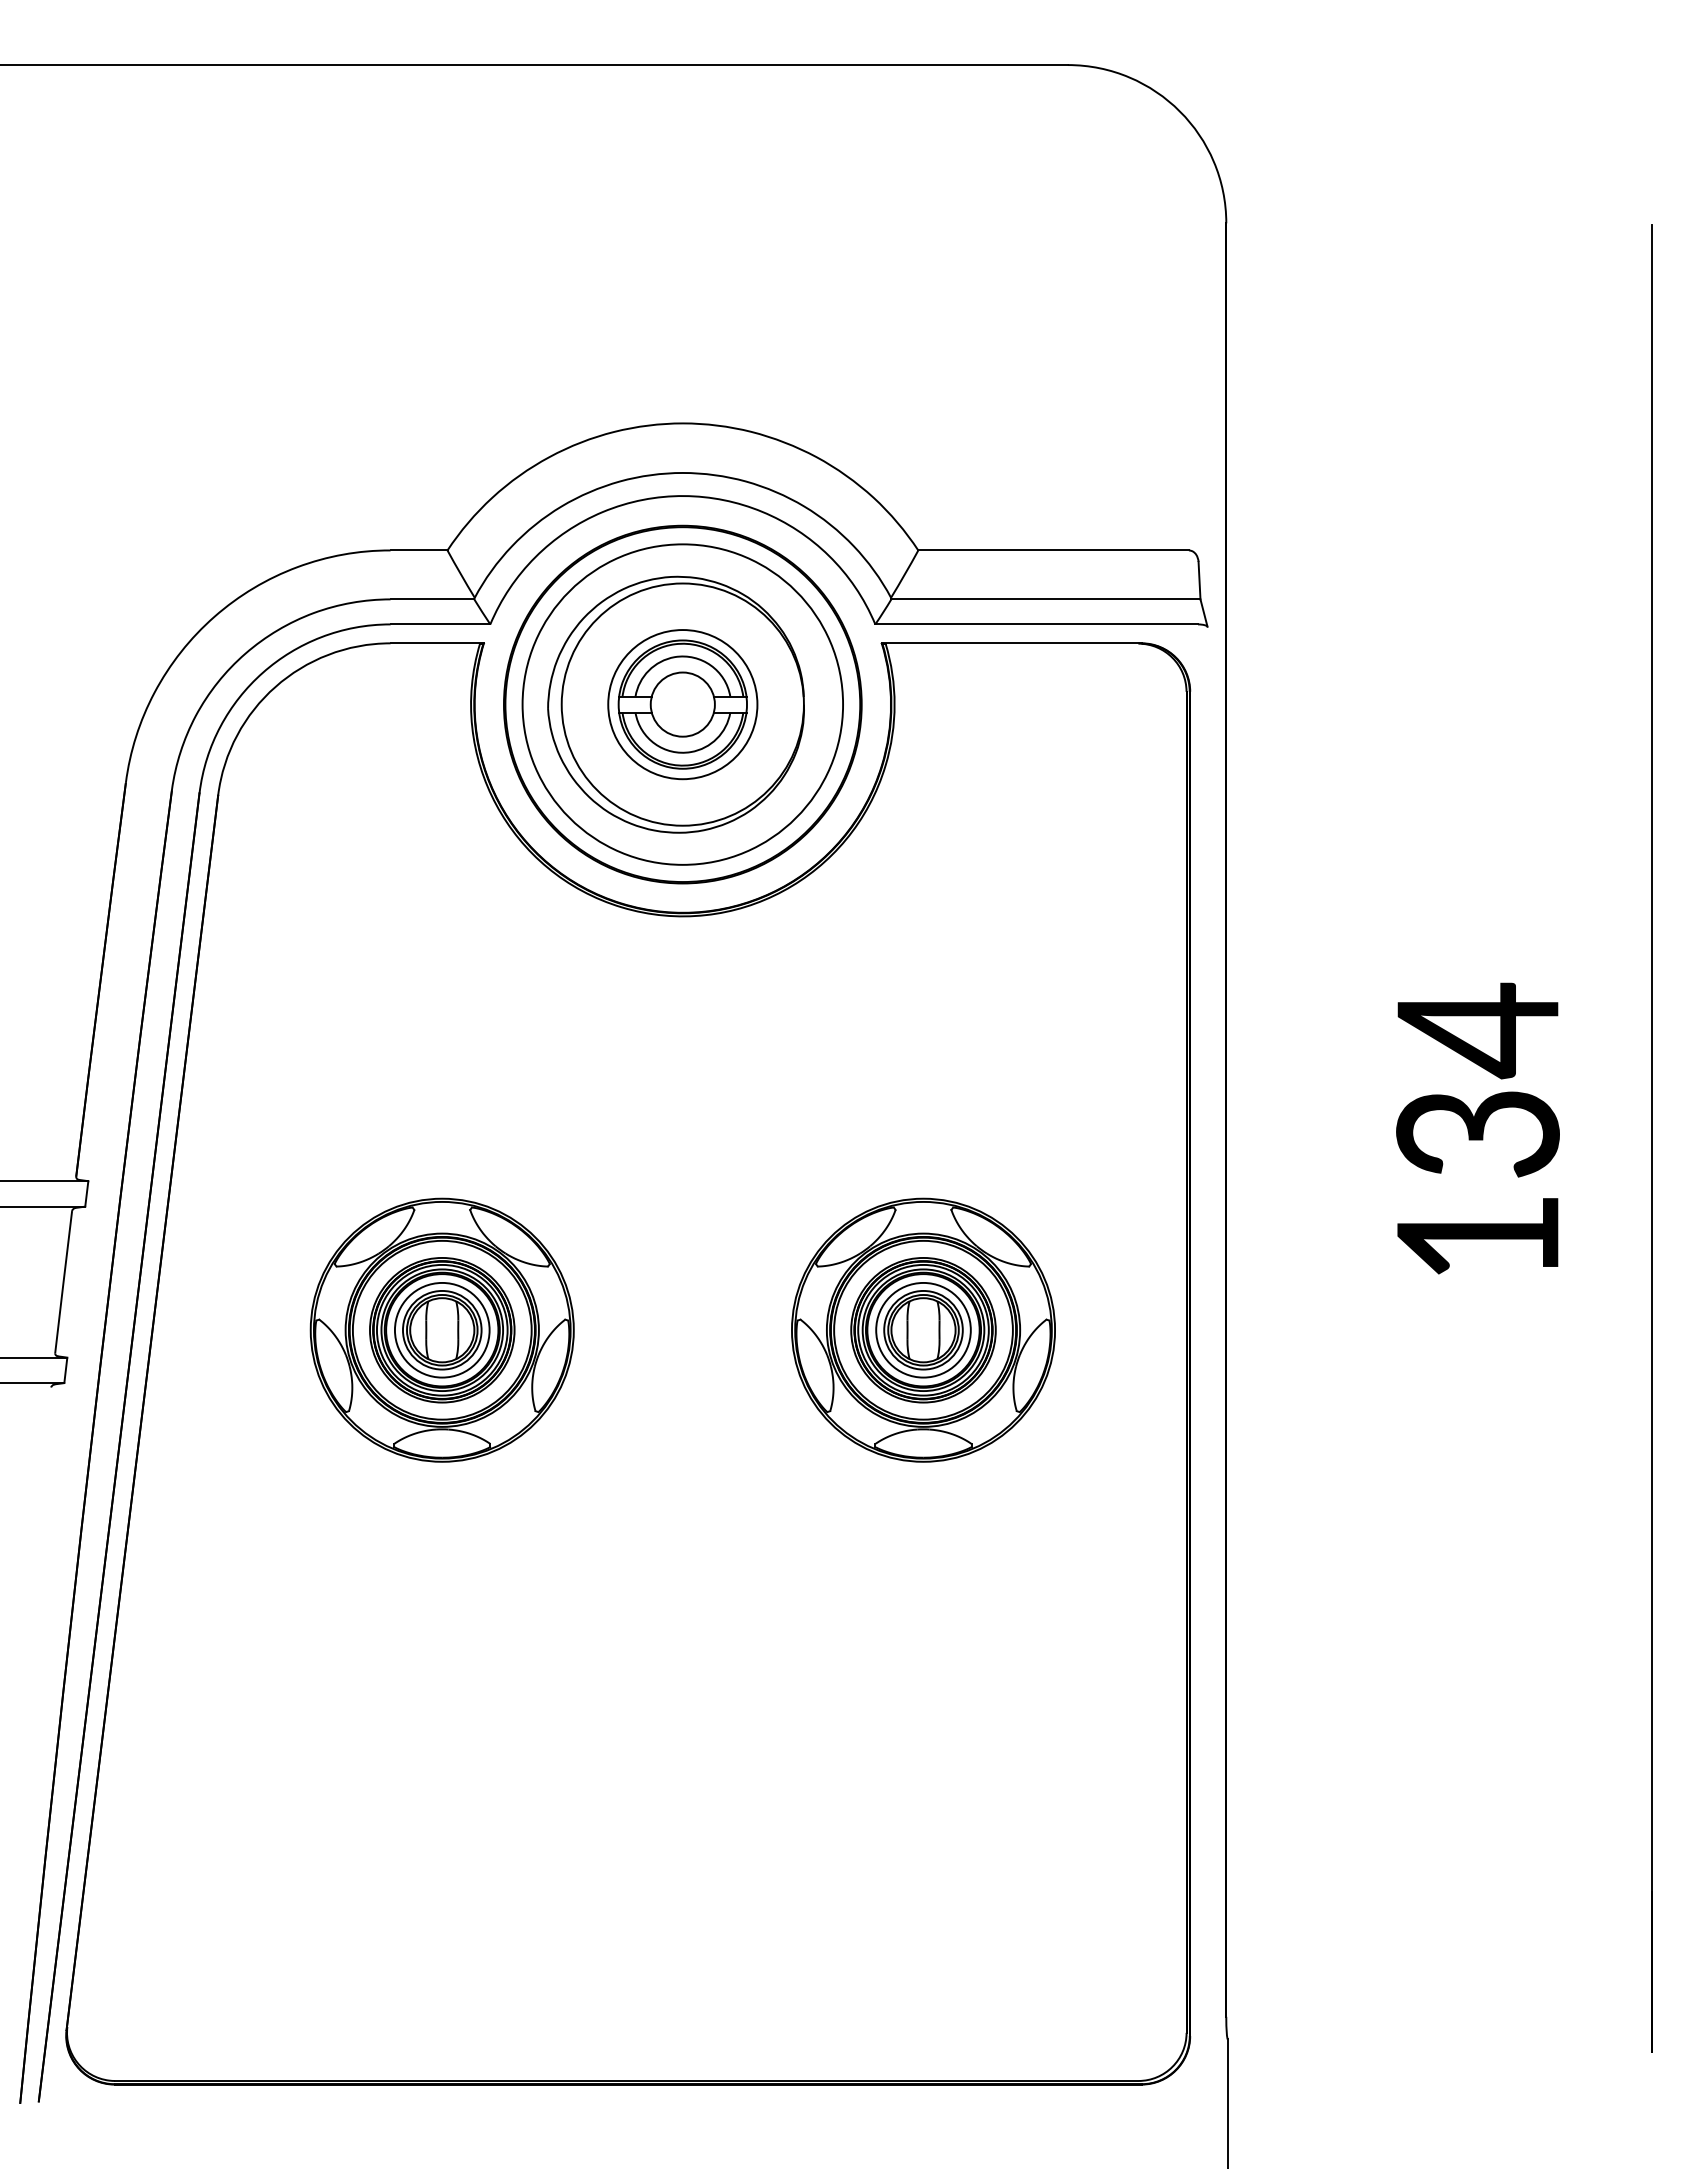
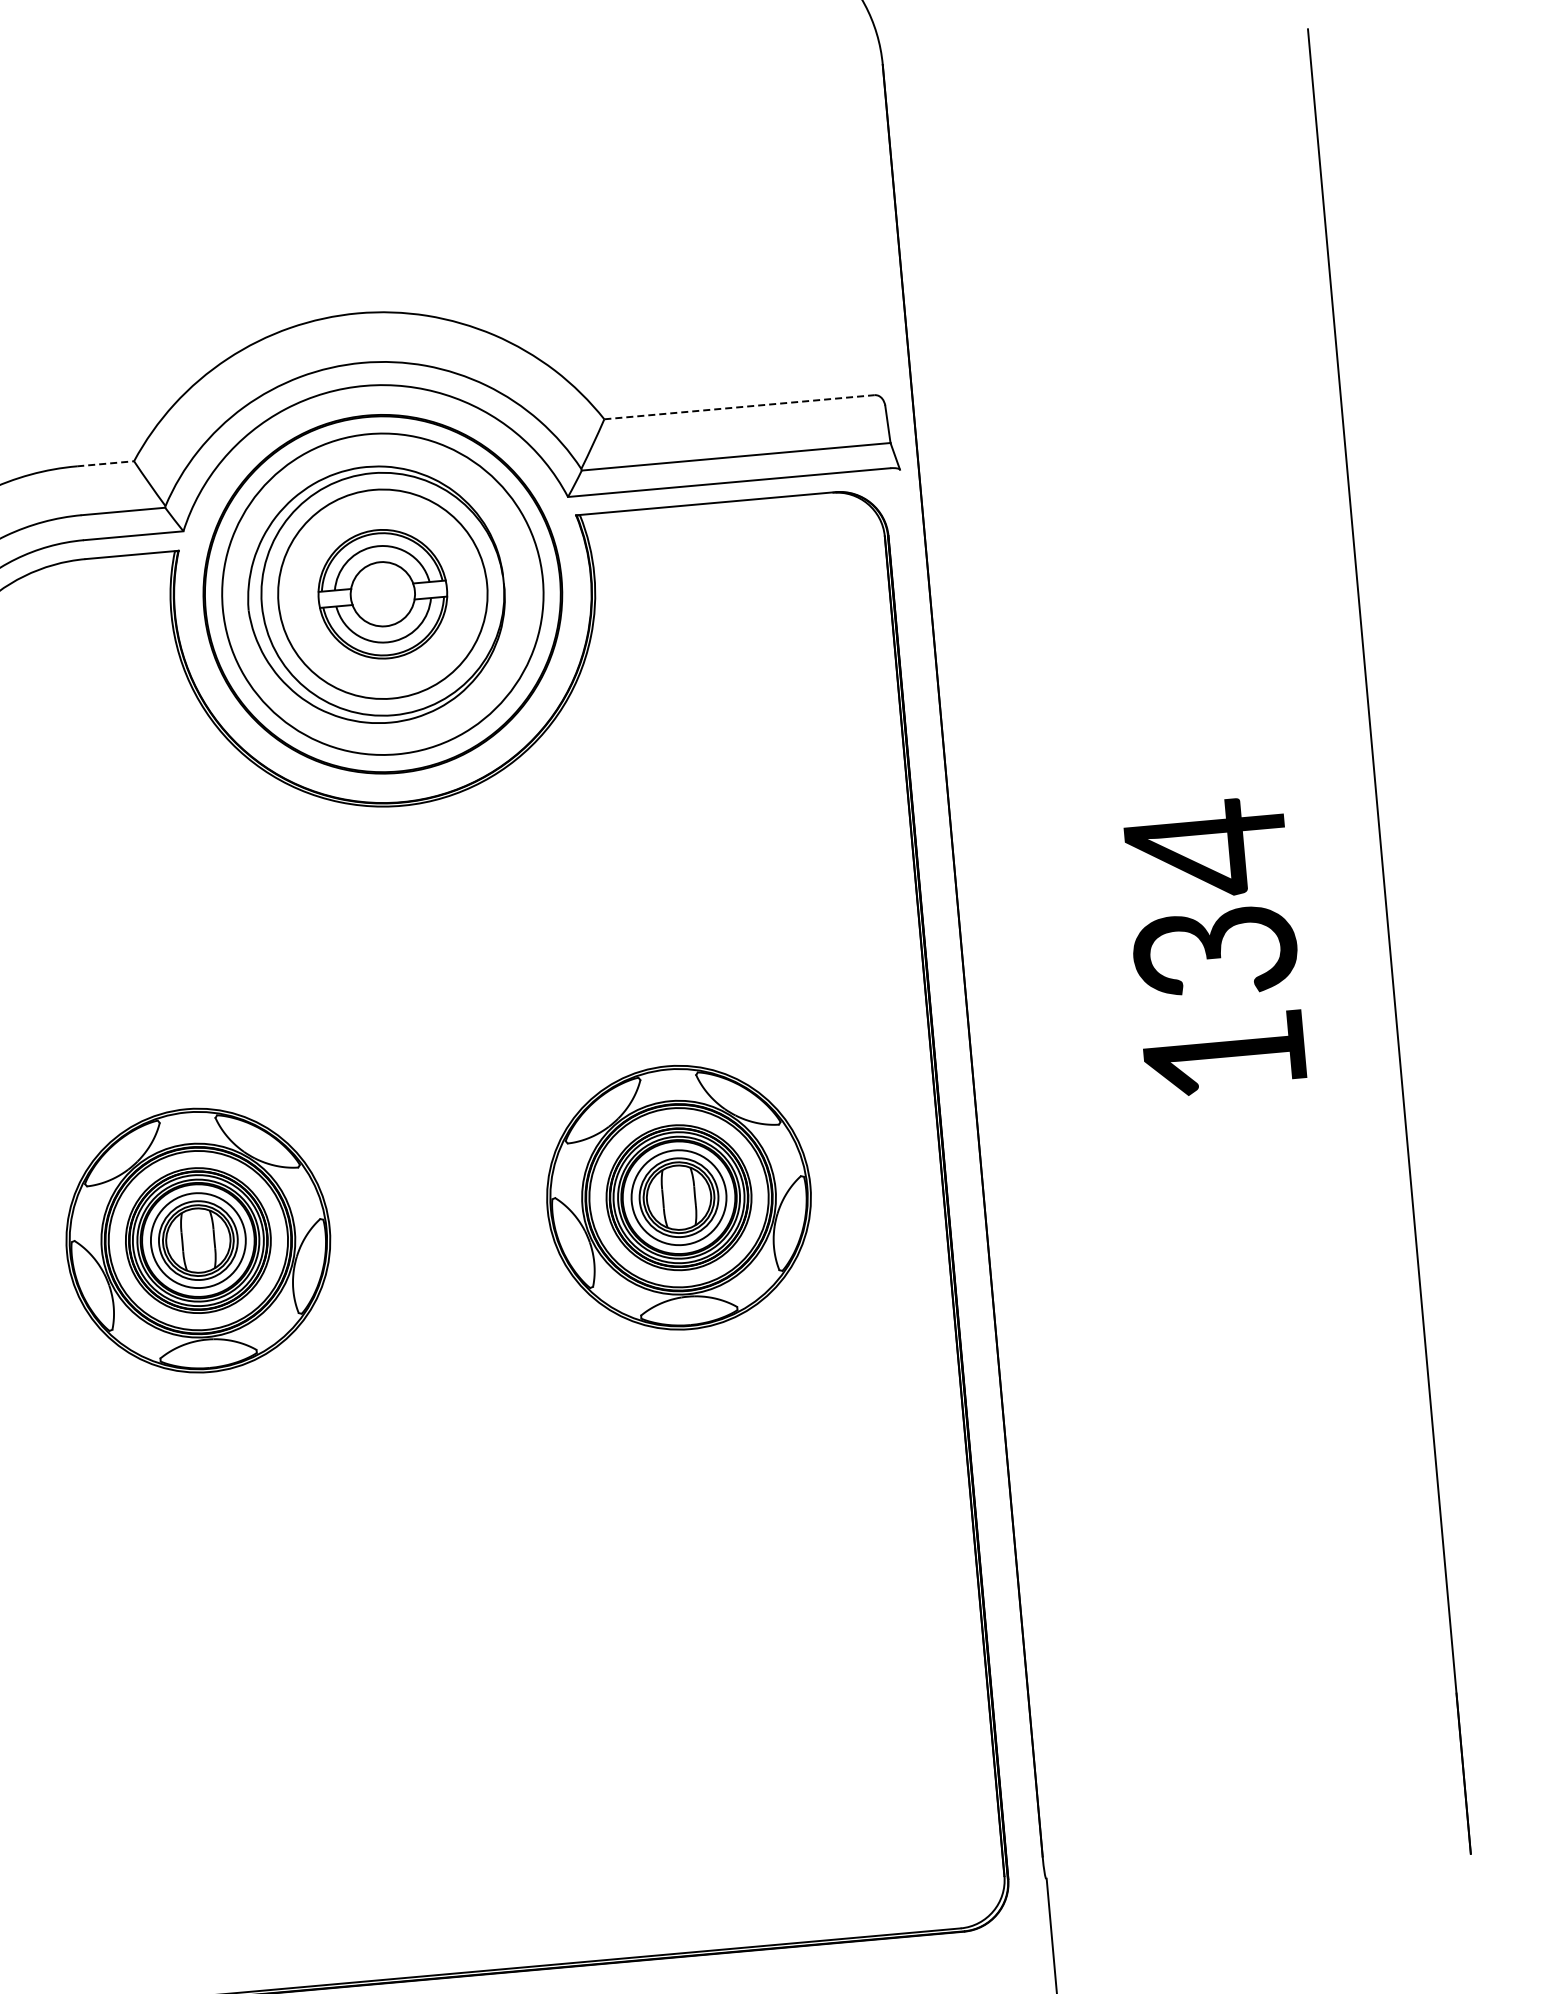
line: (419, 550) -> (106, 463), solid -> dashed
line: (1054, 550) -> (740, 407), solid -> dashed
circle: (682, 704) -> (382, 594), size x1.4

